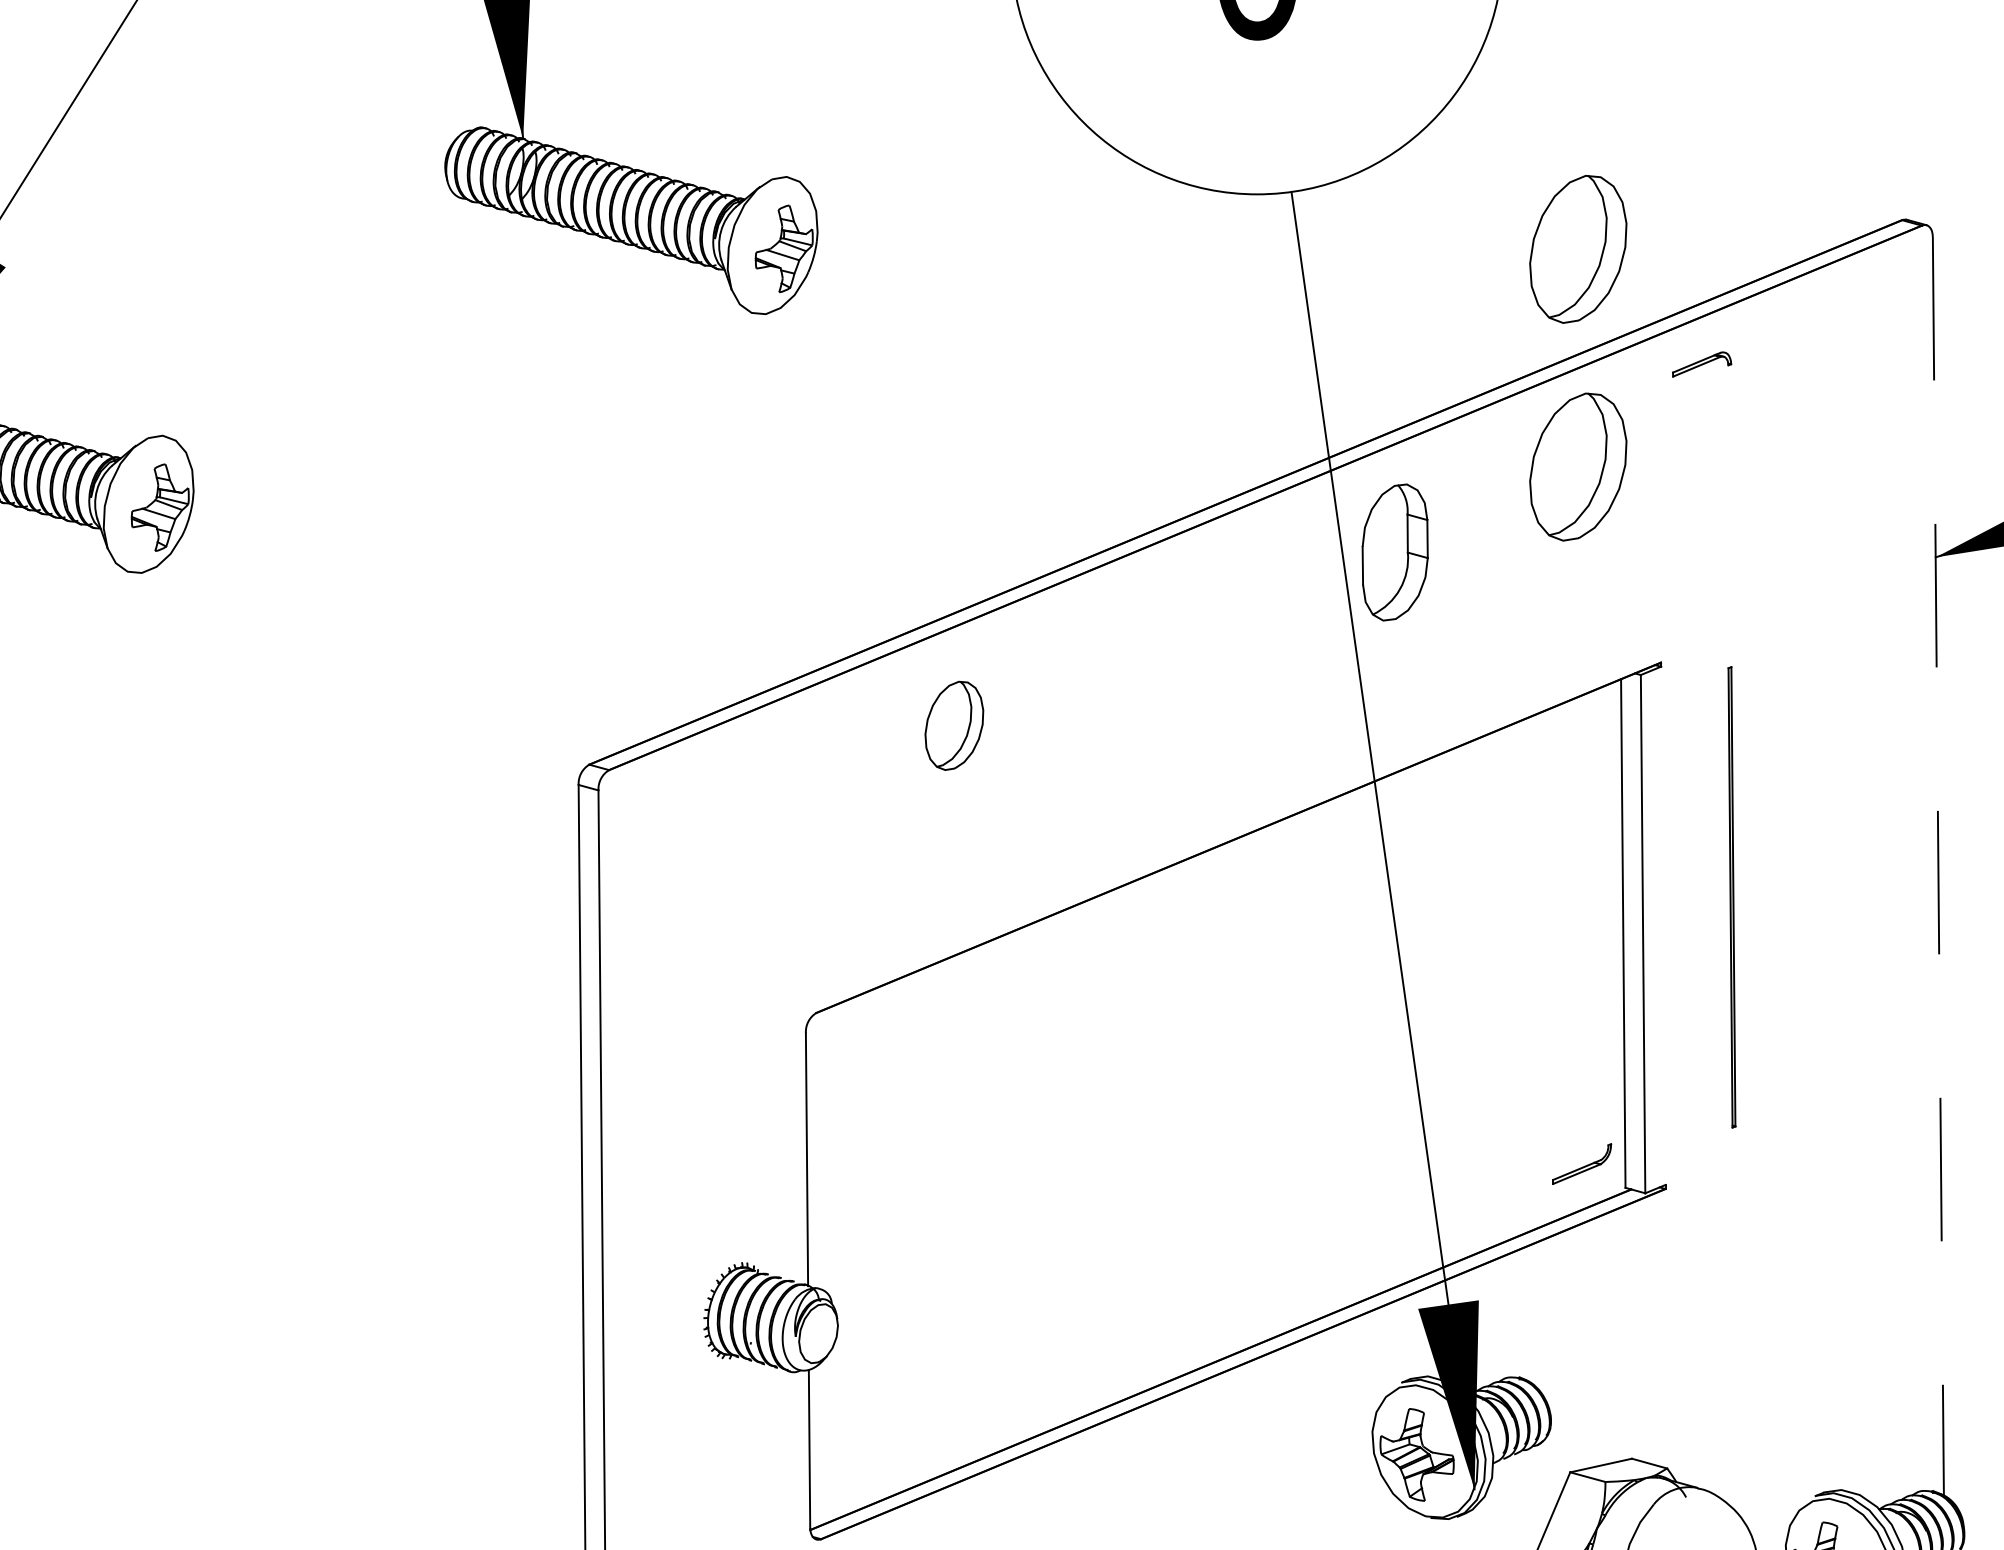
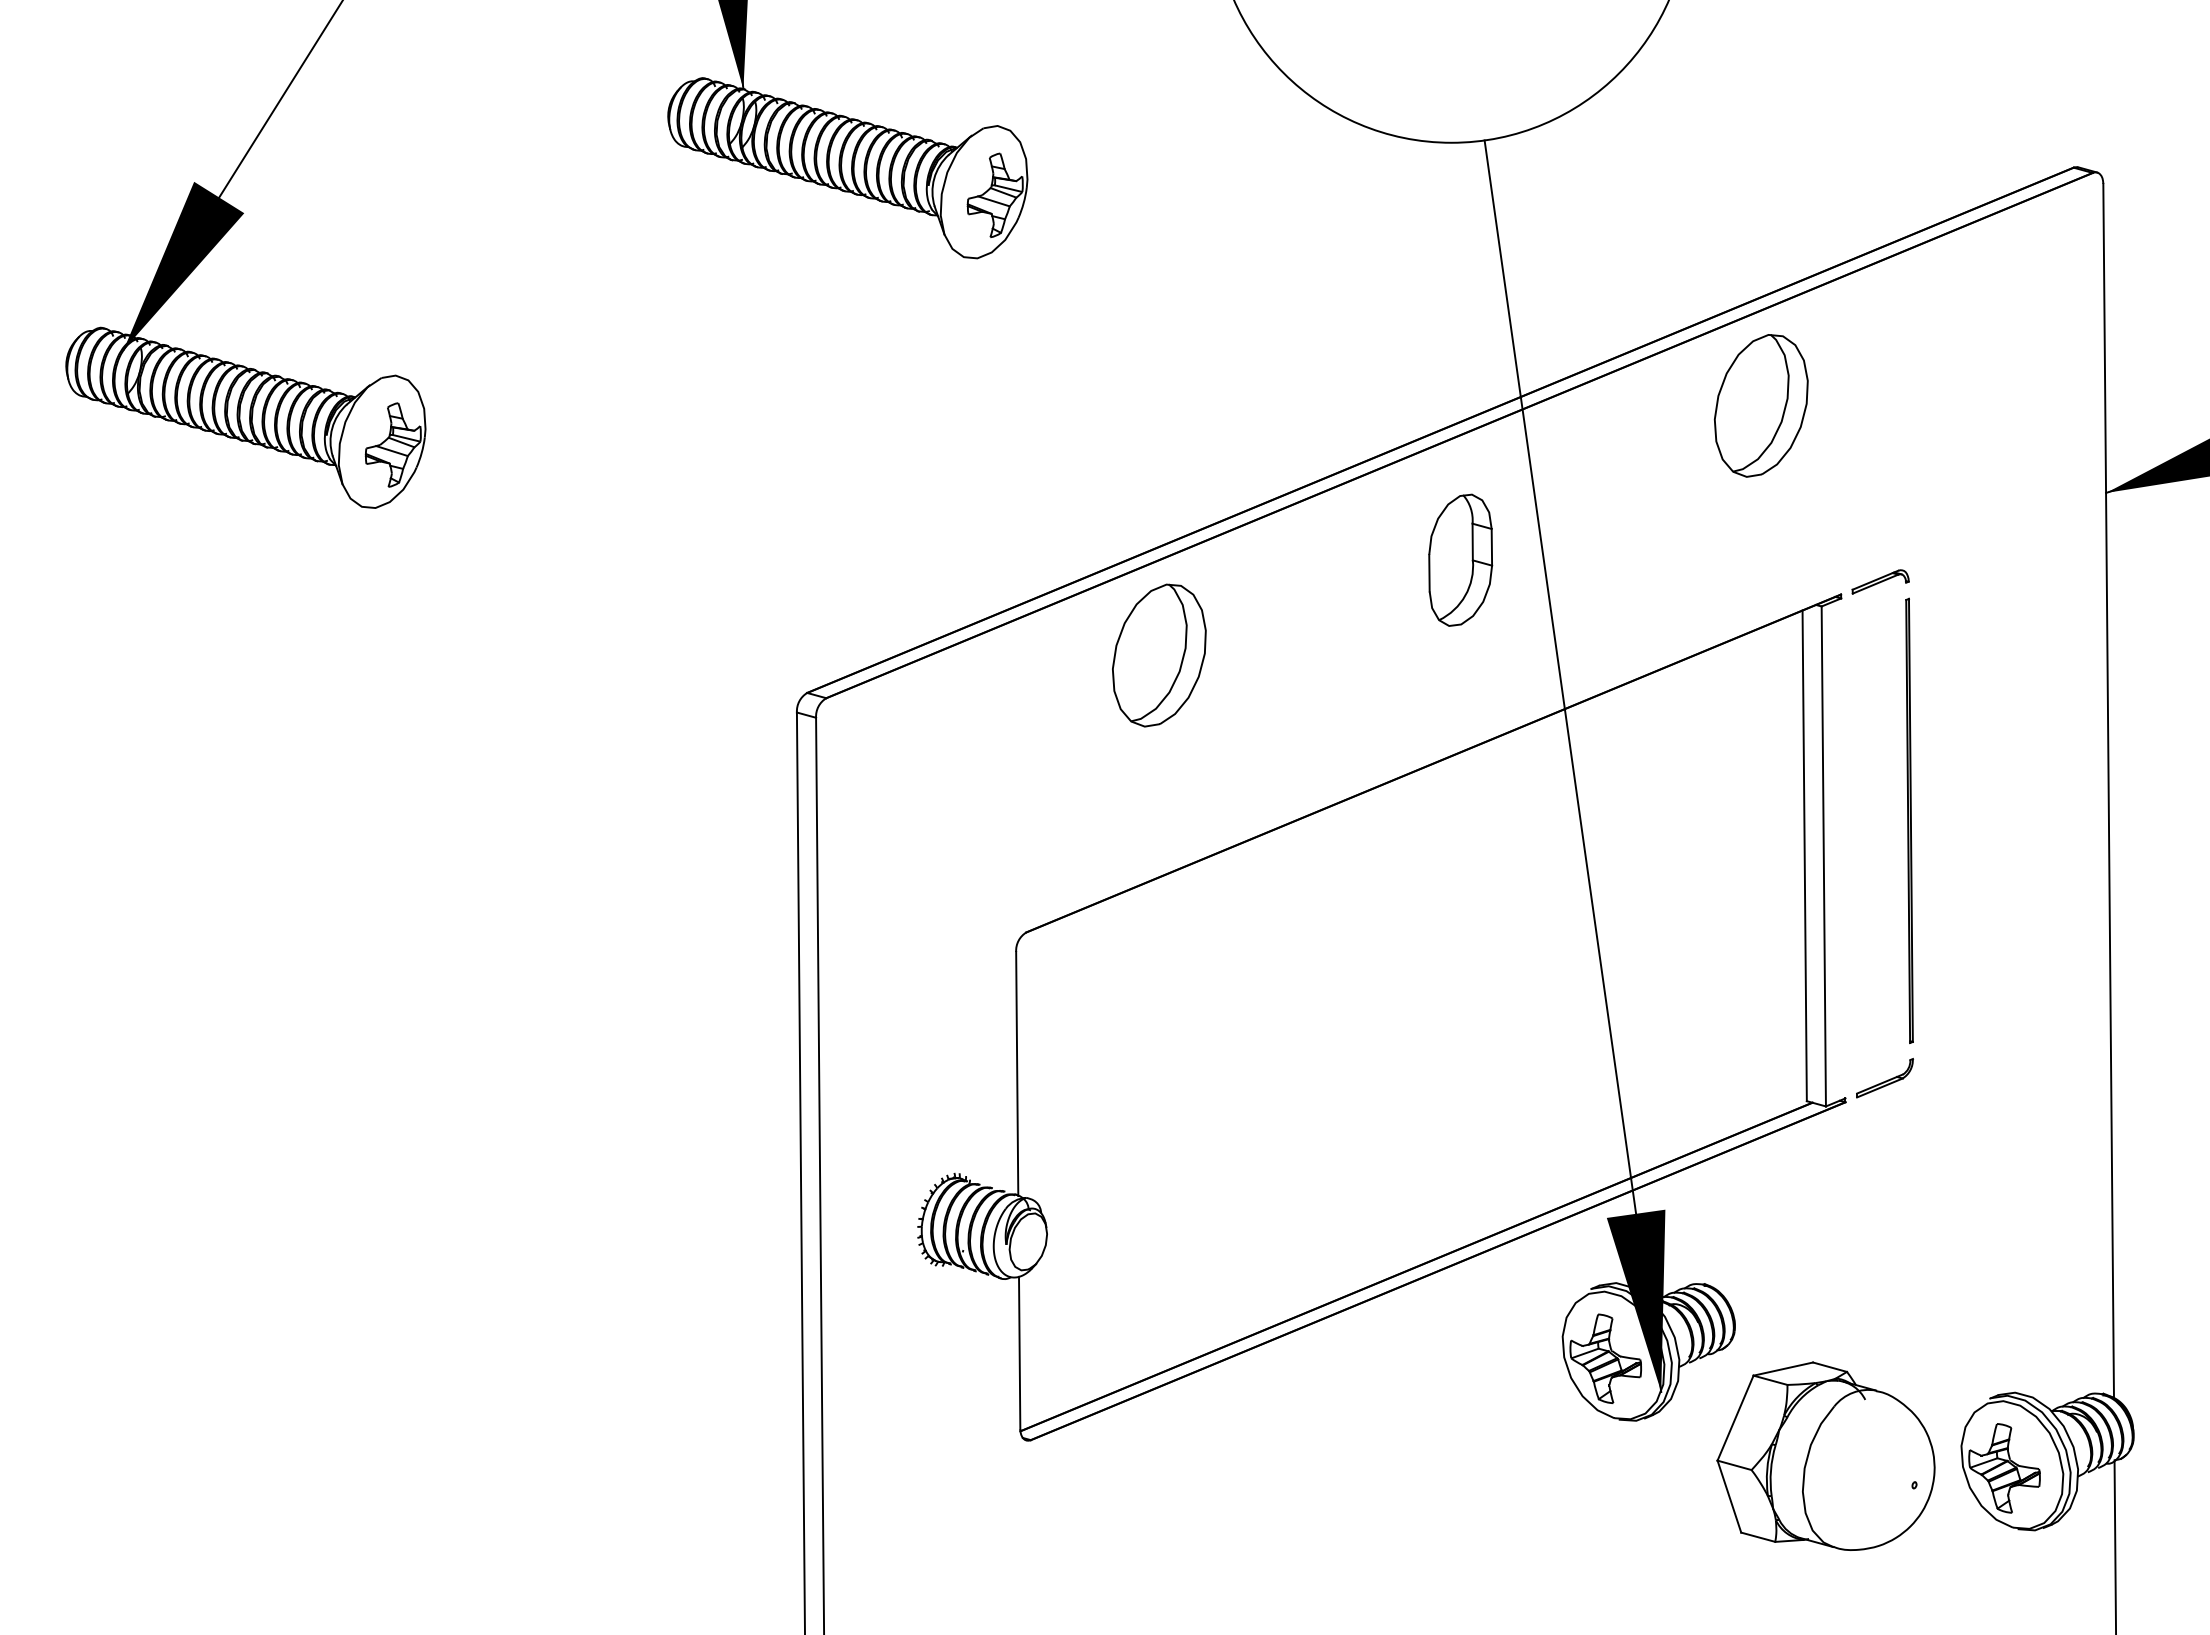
part: (1577, 249) -> (1760, 195), removed
part: (1701, 364) -> (1880, 581), moved
part: (1395, 551) -> (1460, 559), moved
part: (954, 725) -> (1159, 655), size x1.67
line: (1938, 866) -> (2108, 791), dashed -> solid
part: (1581, 1164) -> (1884, 1078), moved

